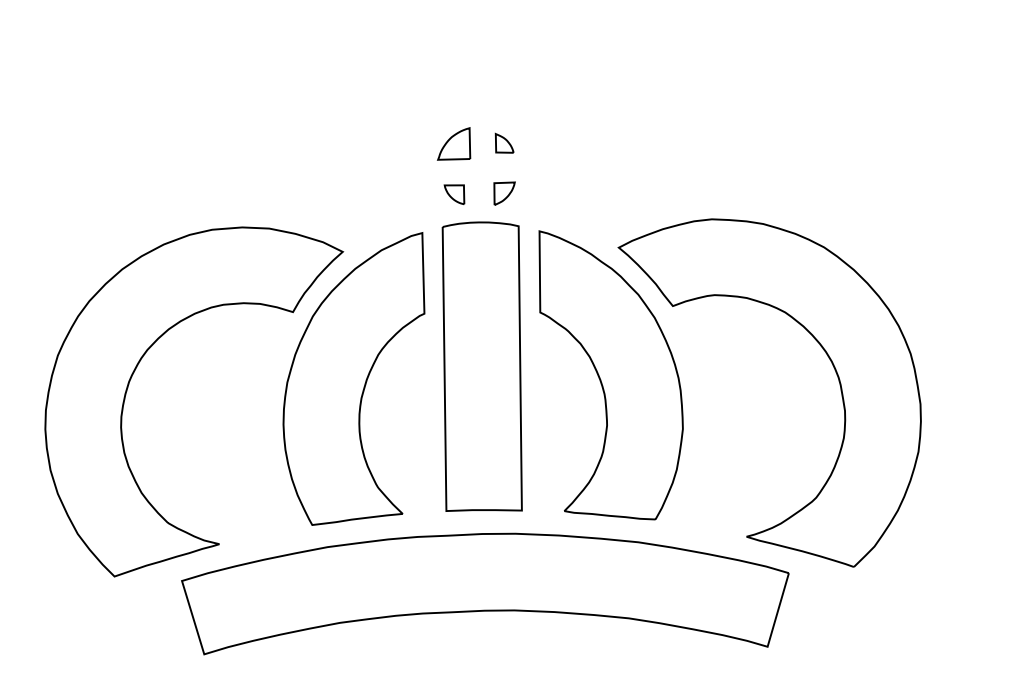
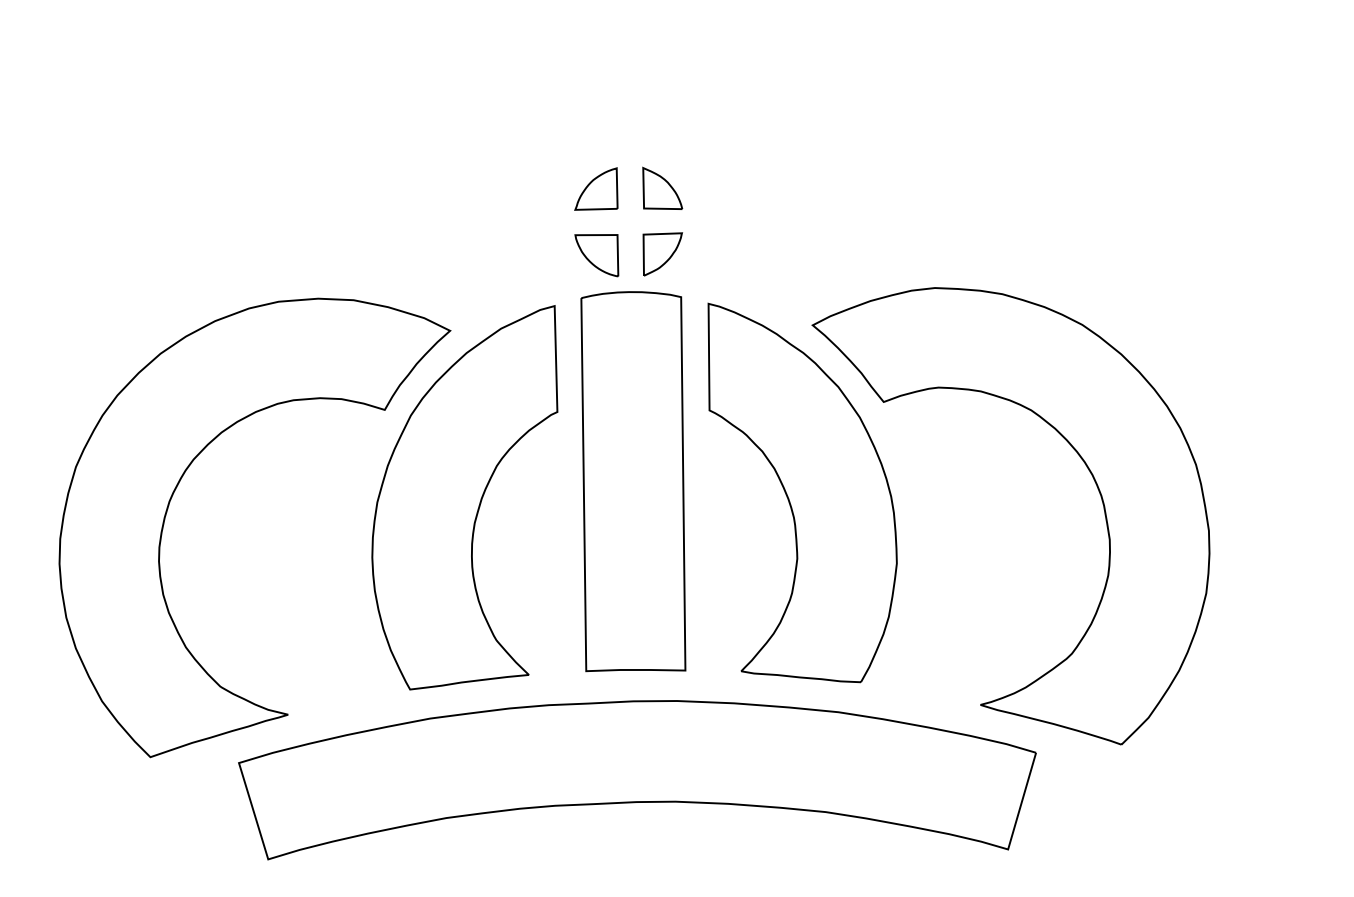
part: (504, 142) -> (662, 187), size x1.67
part: (504, 193) -> (662, 254), size x1.43
part: (454, 194) -> (596, 255), size x1.67

